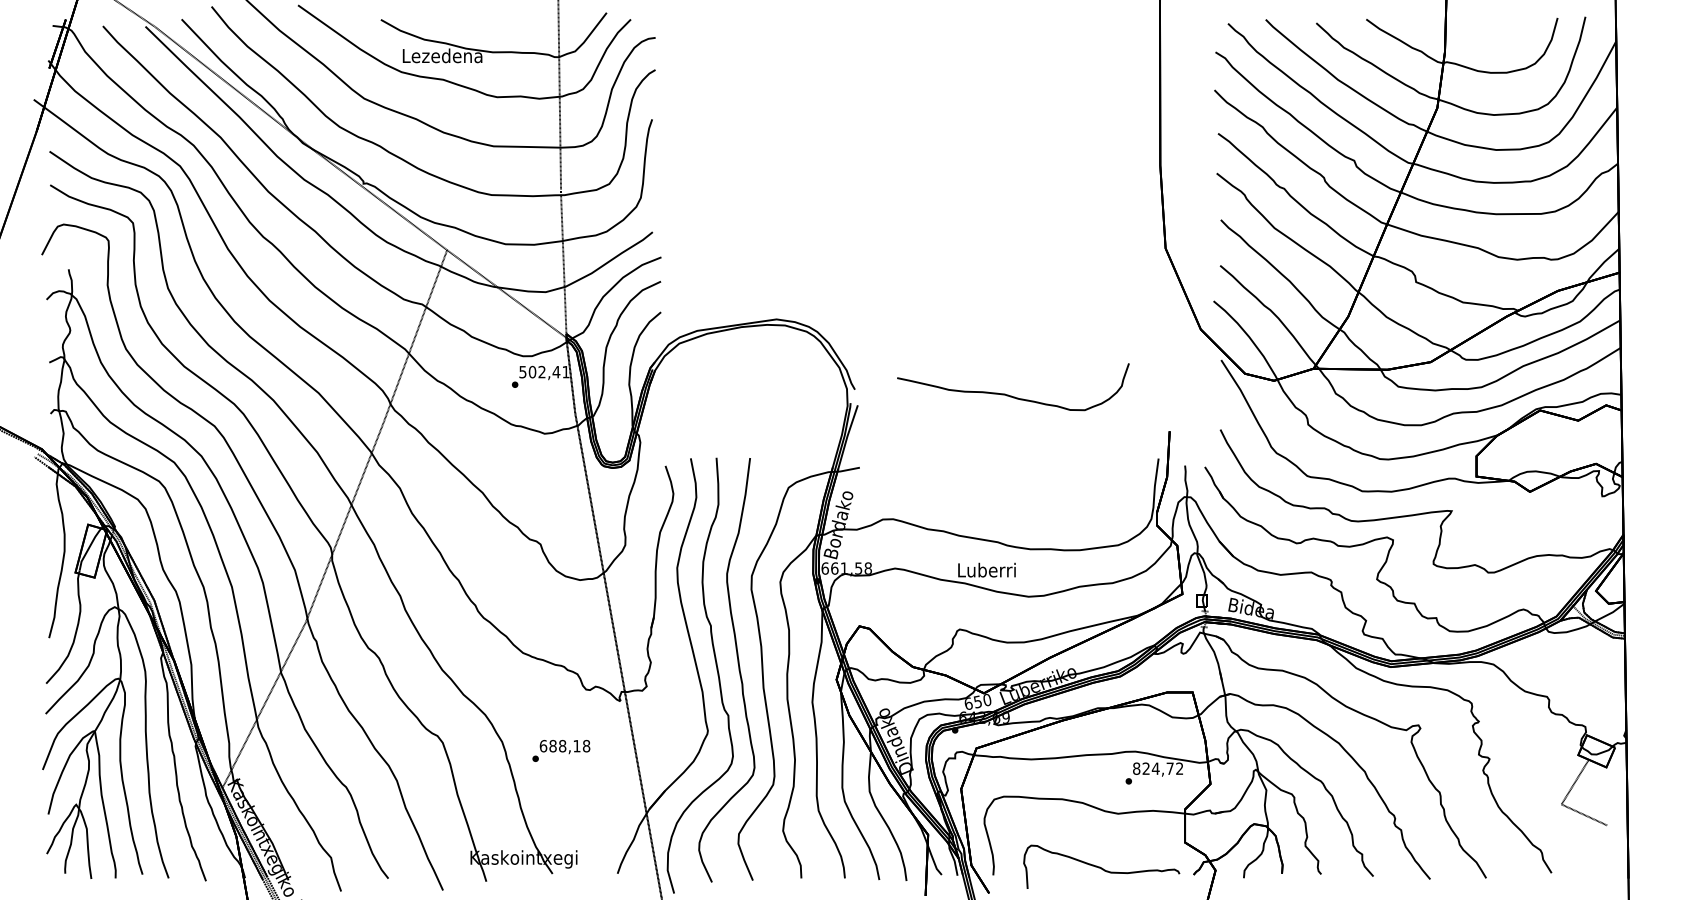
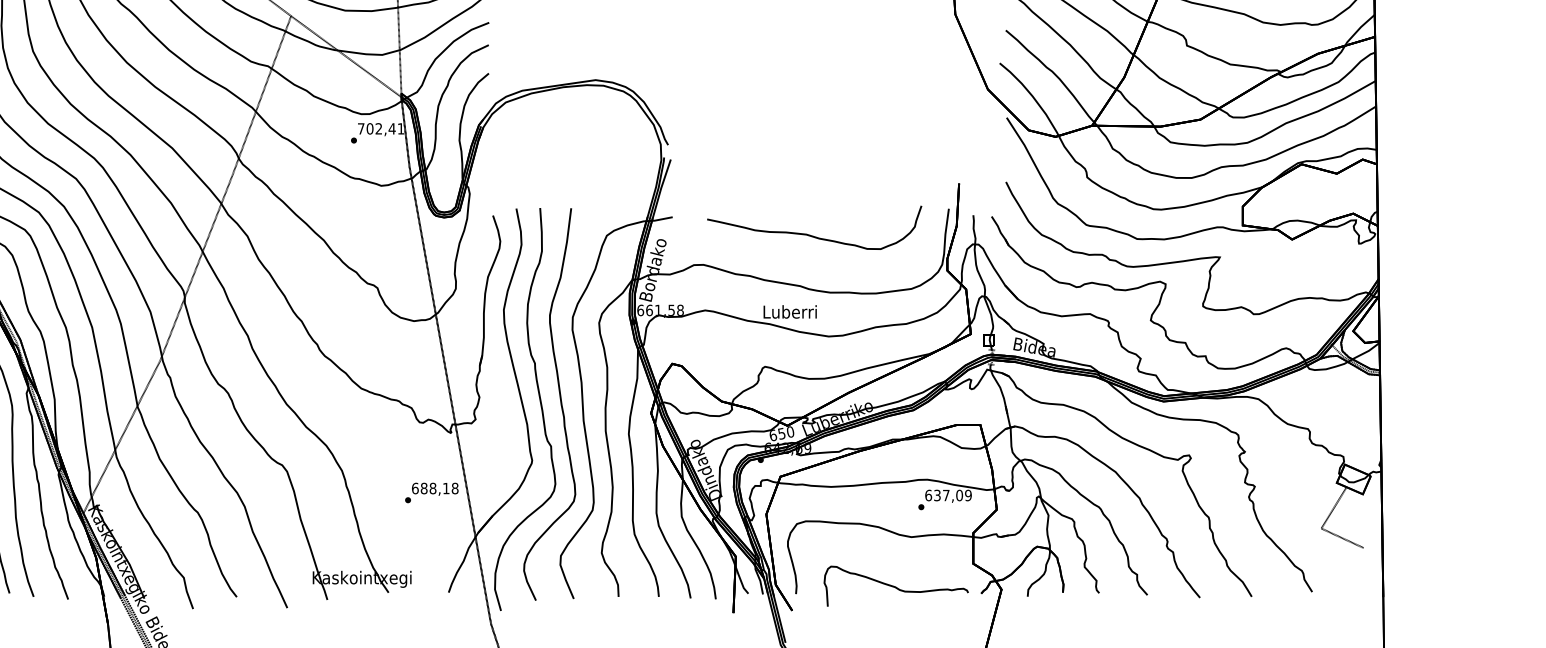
text: (522, 372) -> (360, 129), 502,41 -> 702,41
curve: (1011, 395) -> (812, 235), moved
text: (561, 750) -> (431, 492), moved
text: (1158, 768) -> (948, 495), 824,72 -> 637,09

